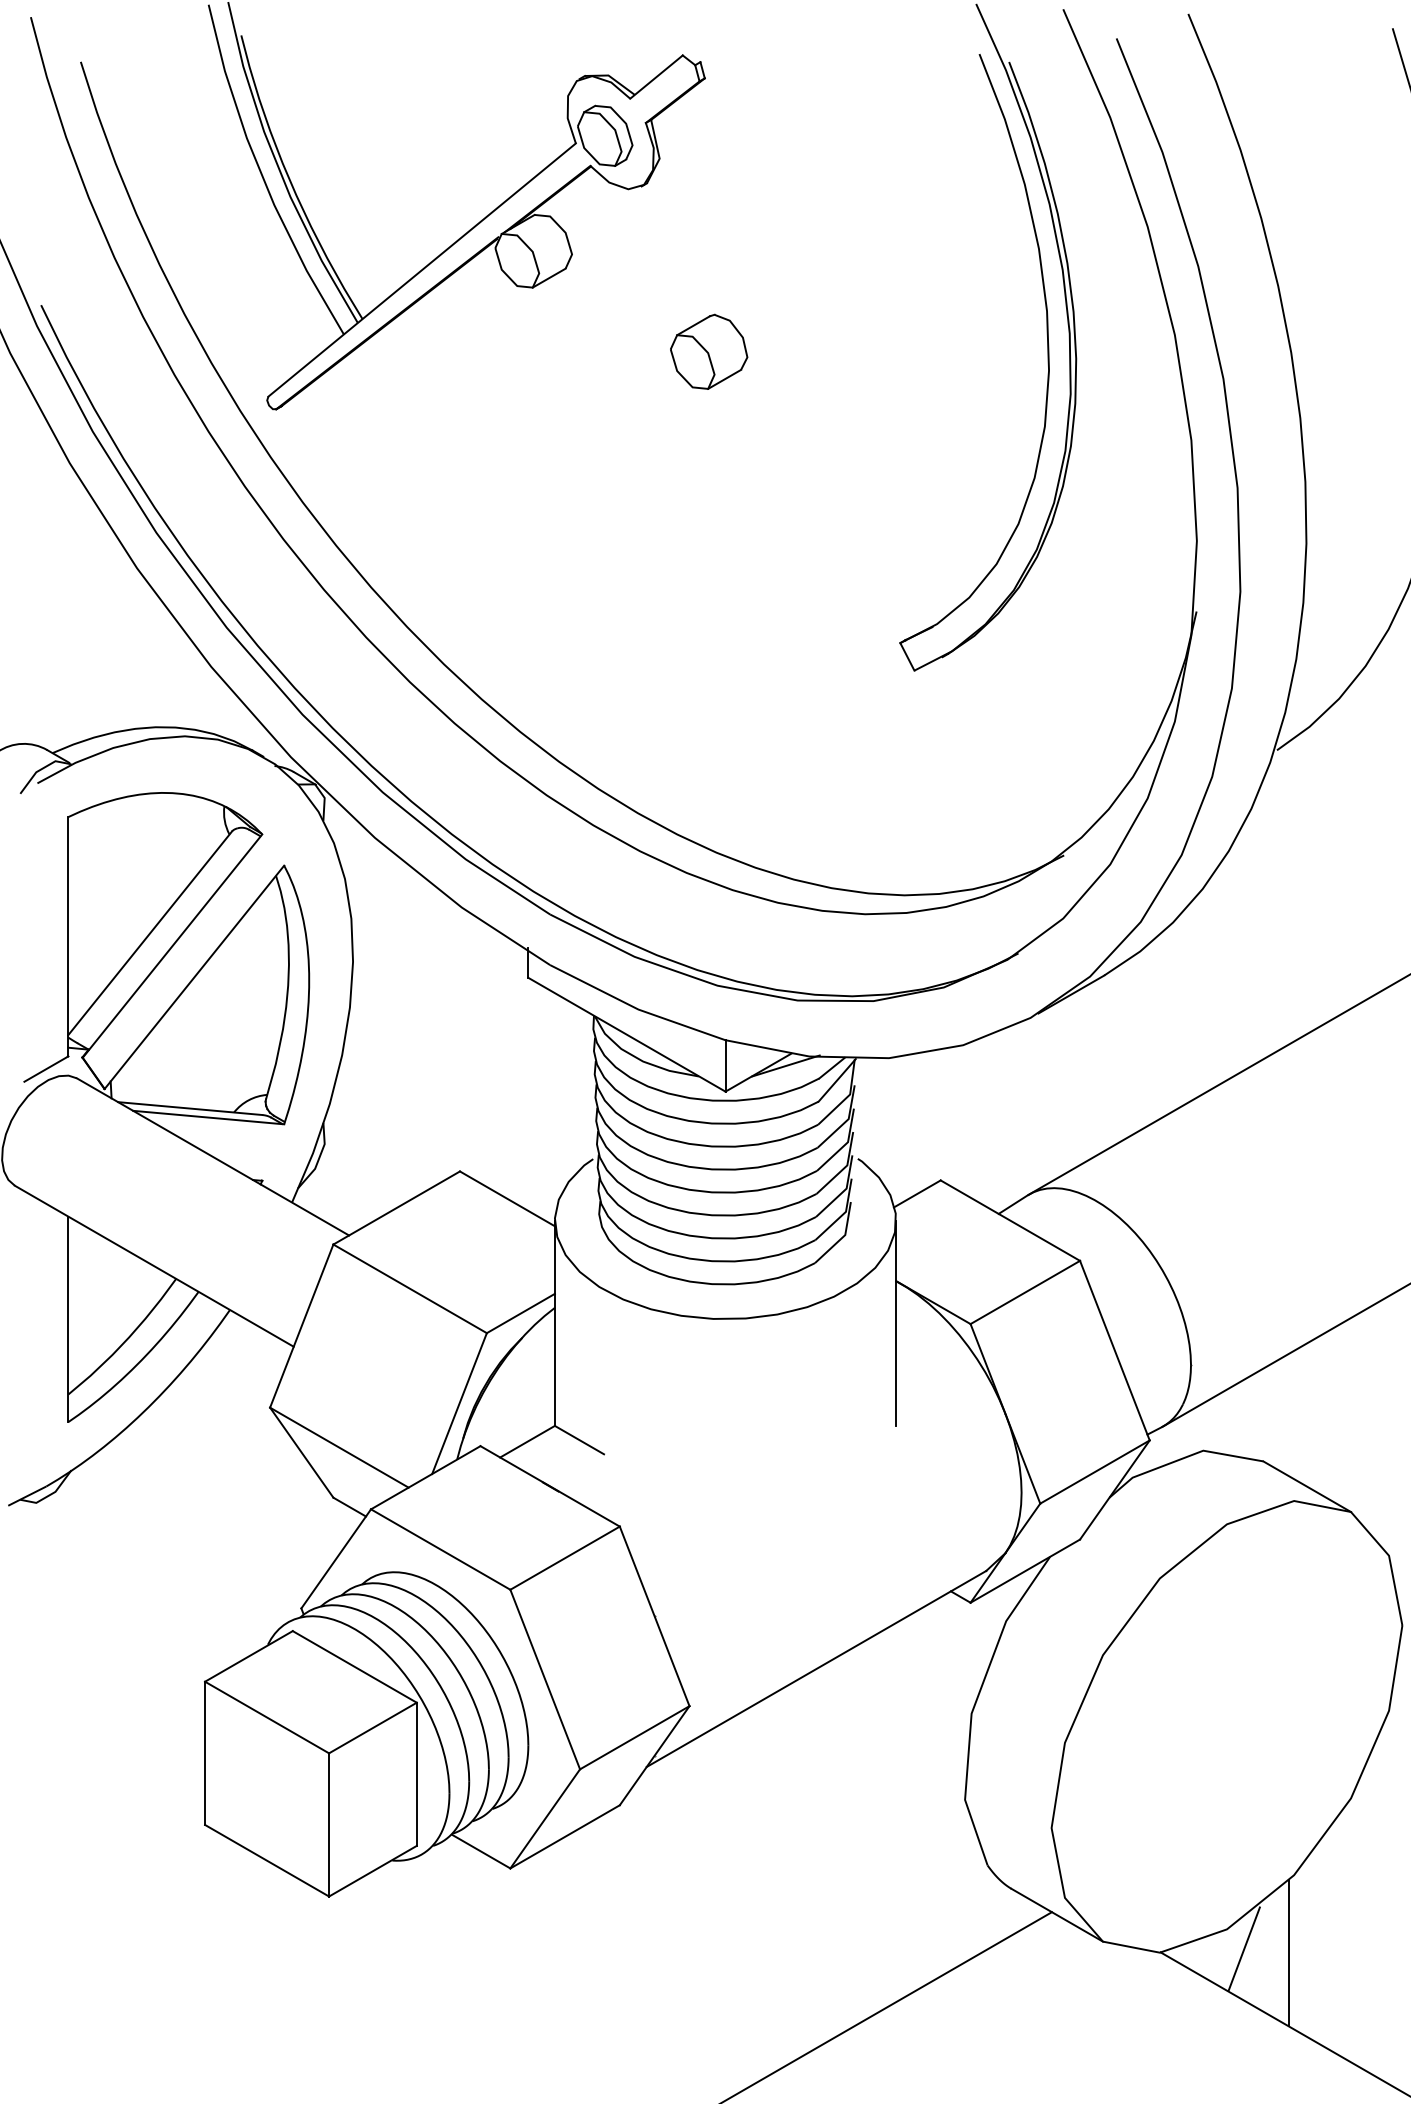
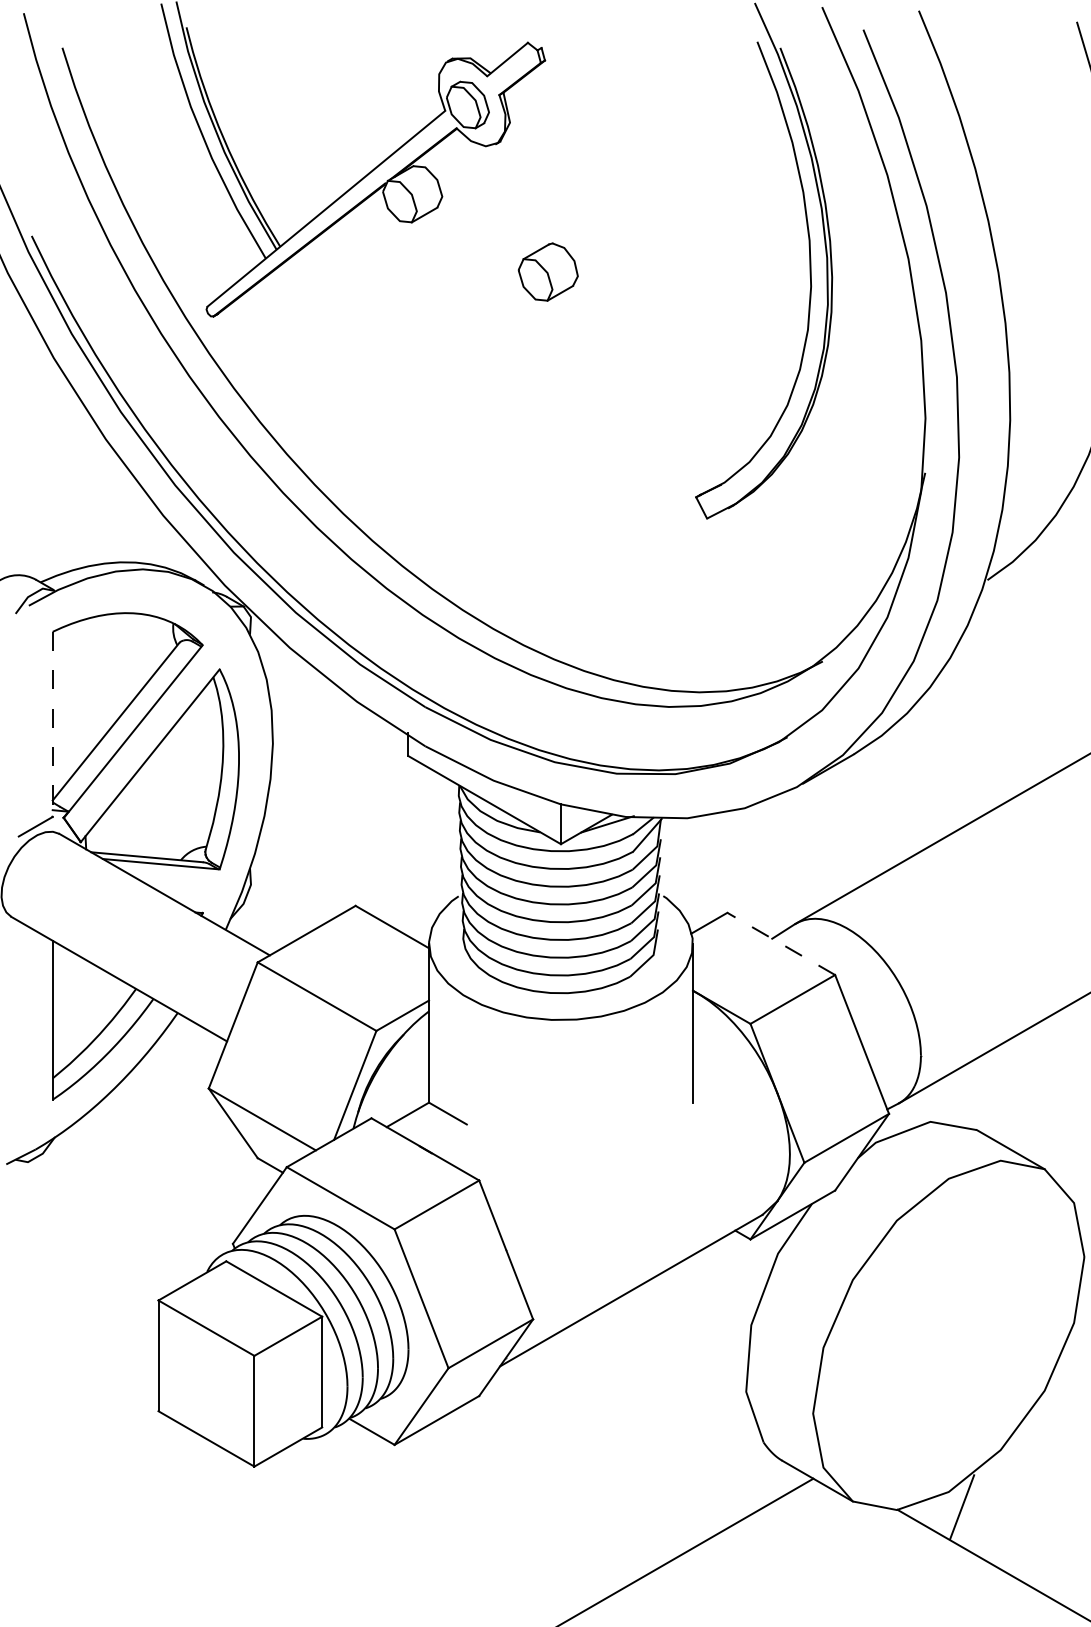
line: (68, 936) -> (52, 724), solid -> dashed
line: (1009, 1220) -> (780, 943), solid -> dashed
line: (1288, 1951) -> (996, 1509), removed

